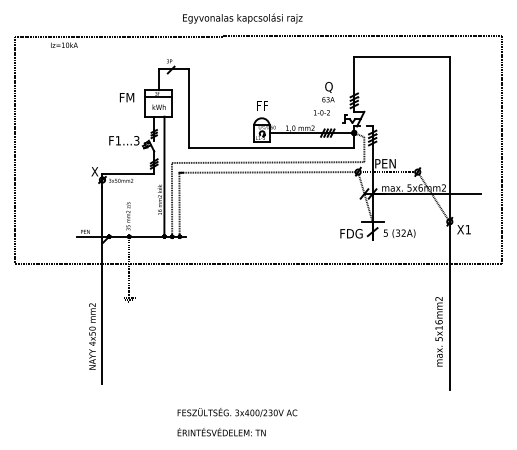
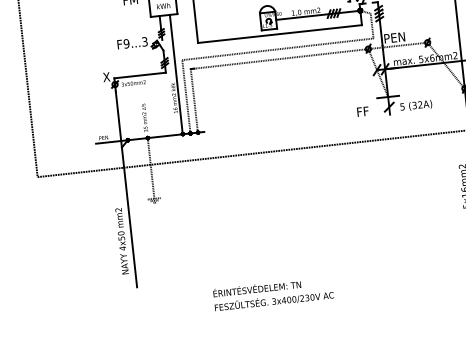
text: (118, 140) -> (126, 43), F1...3 -> F9...3
text: (351, 233) -> (368, 110), FDG -> FF
text: (221, 432) -> (256, 288), moved

